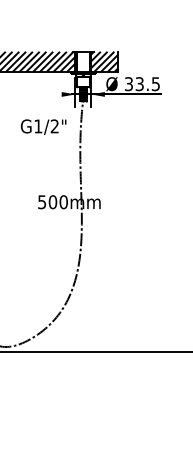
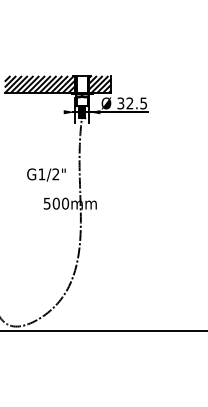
text: (139, 84) -> (129, 103), 33.5 -> 32.5
text: (43, 126) -> (46, 174), moved

